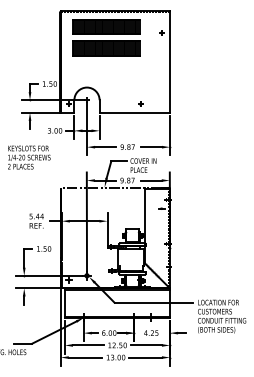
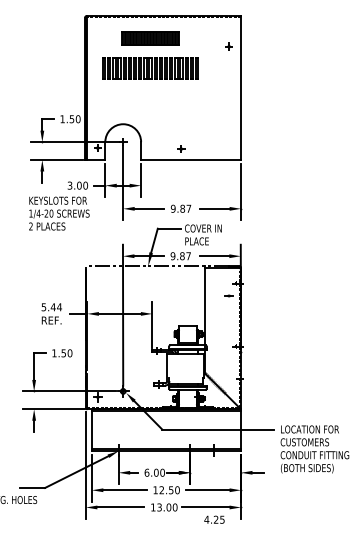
part: (106, 27) -> (150, 38), size x0.6
part: (140, 103) -> (181, 148), moved
text: (29, 157) -> (59, 213), moved
text: (151, 332) -> (214, 519), moved

